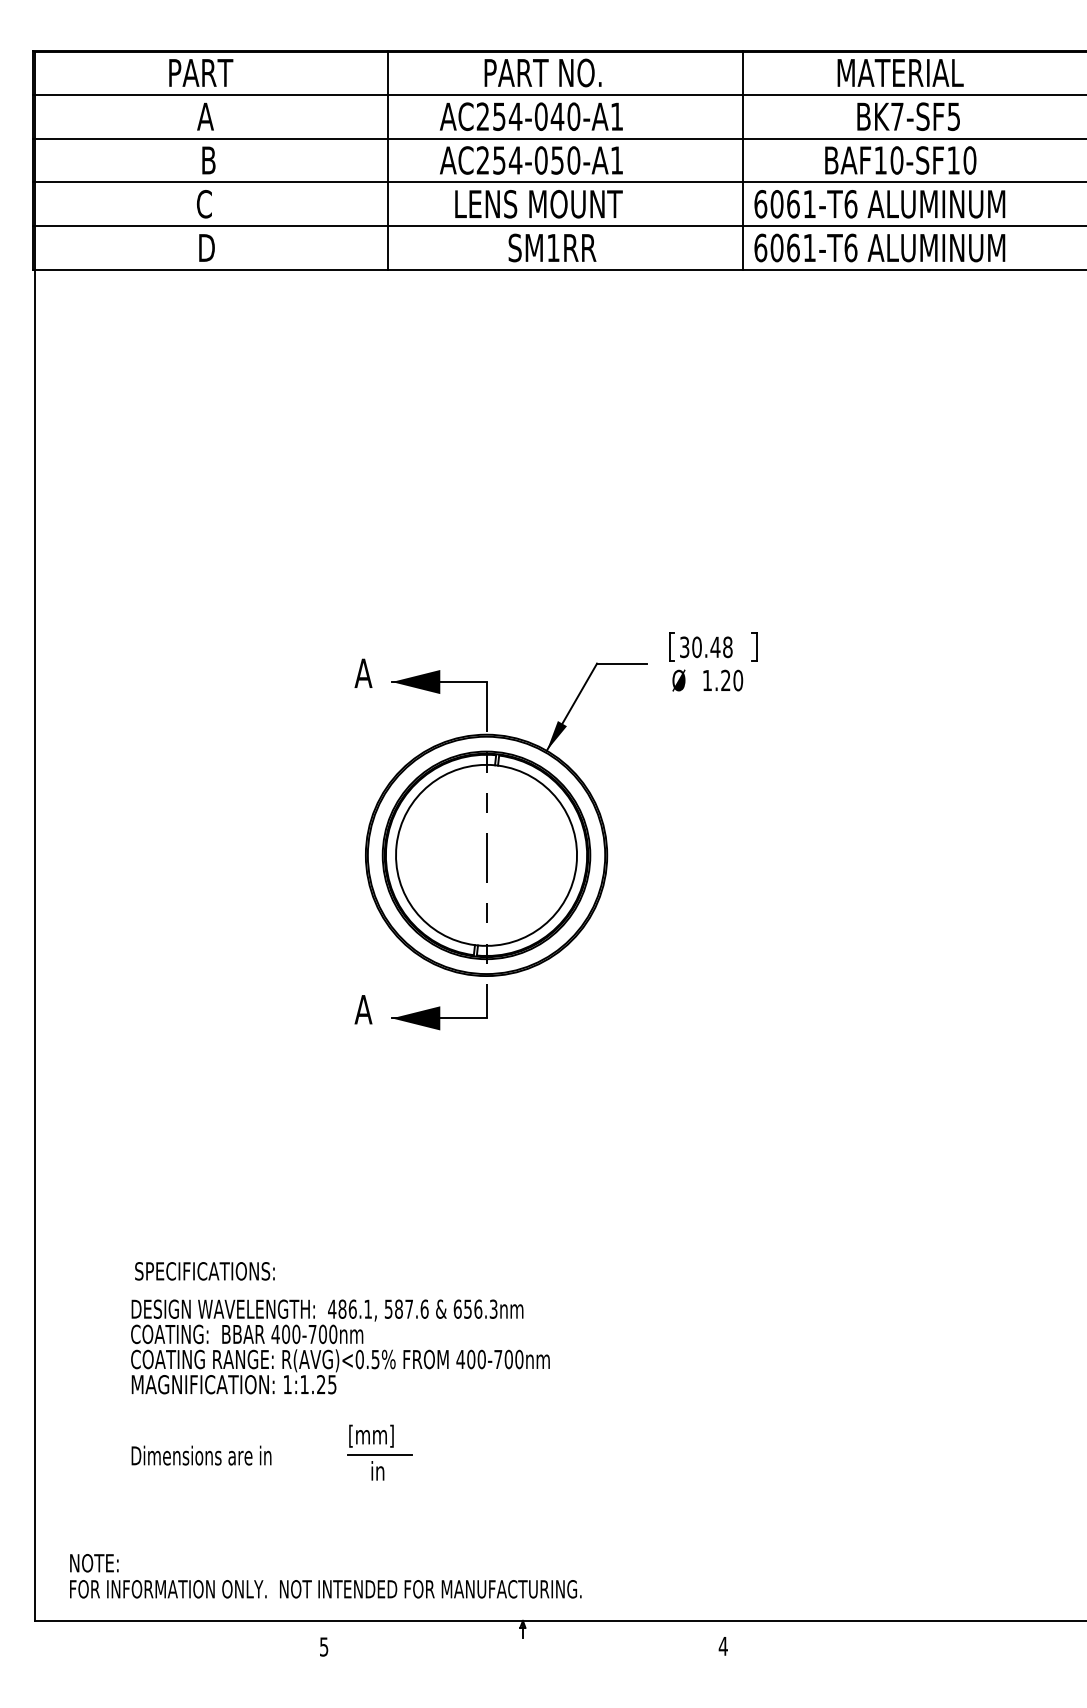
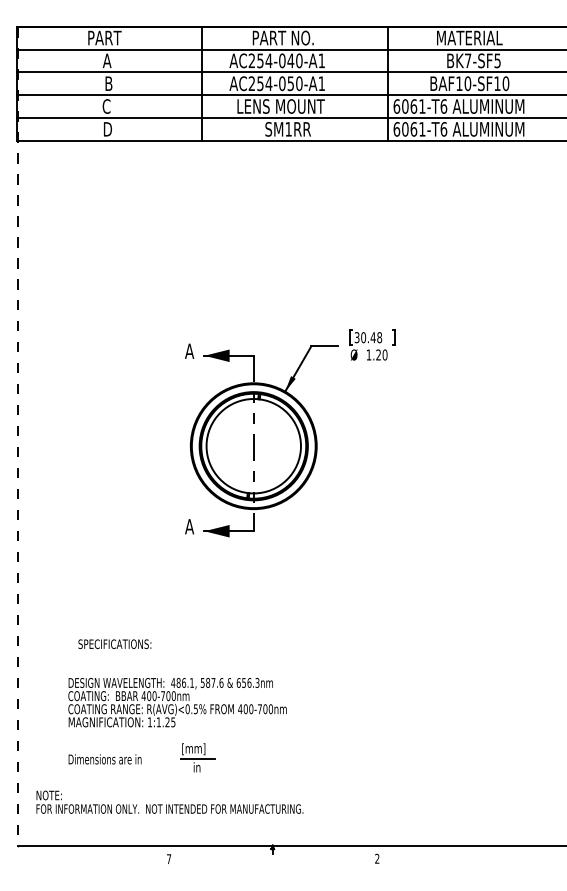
line: (35, 836) -> (18, 436), solid -> dashed
text: (204, 1269) -> (114, 643), moved
text: (324, 1574) -> (169, 801), moved
text: (723, 1645) -> (377, 858), 4 -> 2
text: (324, 1647) -> (169, 859), 5 -> 7

